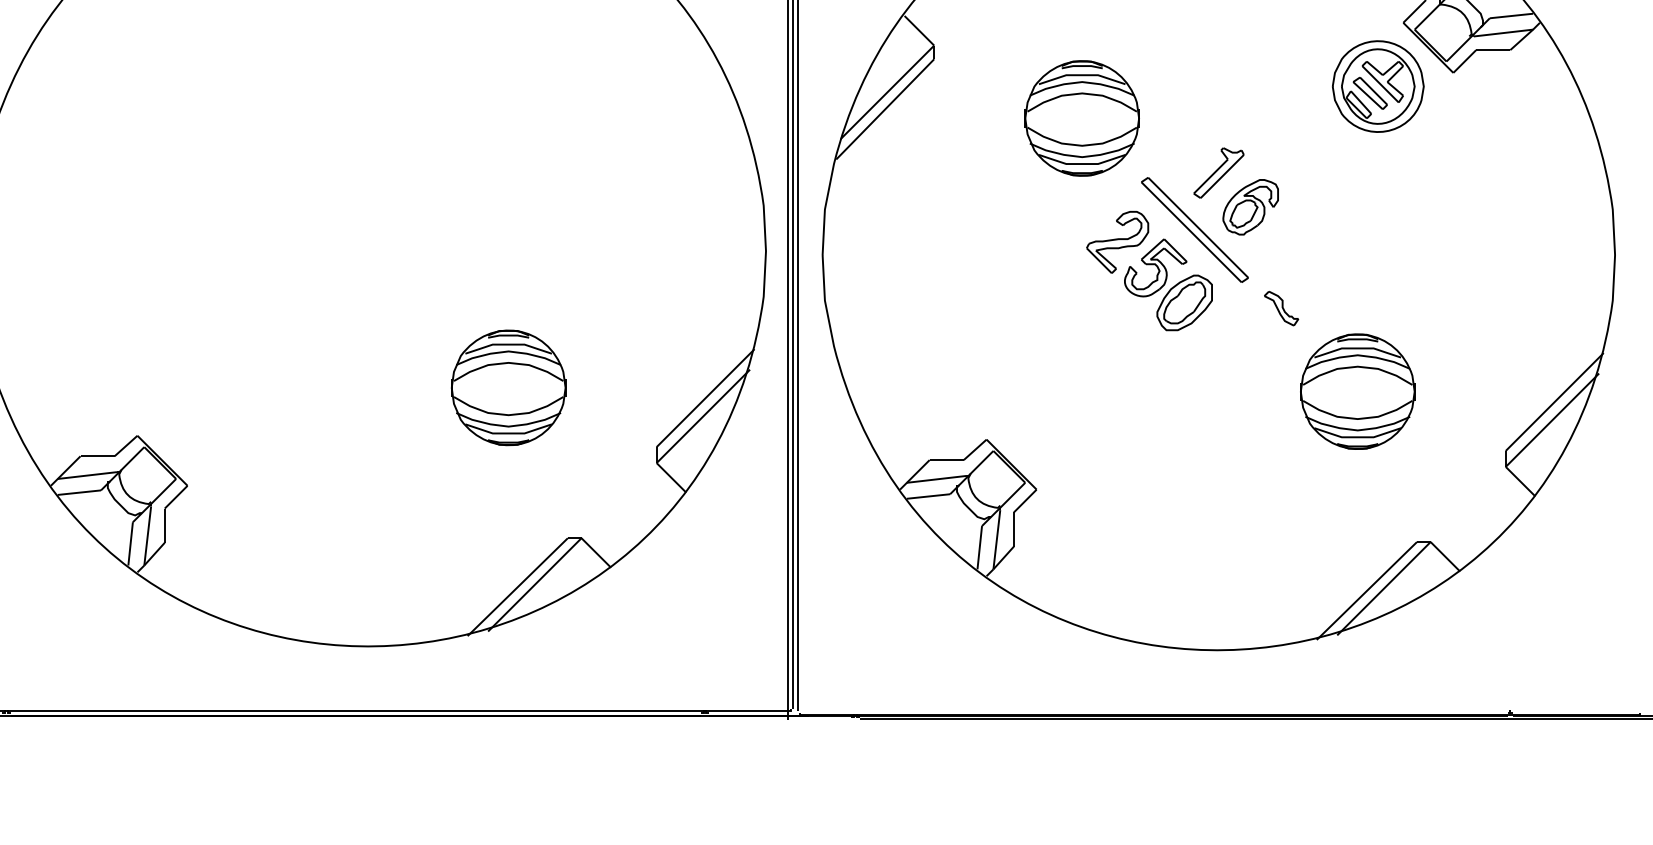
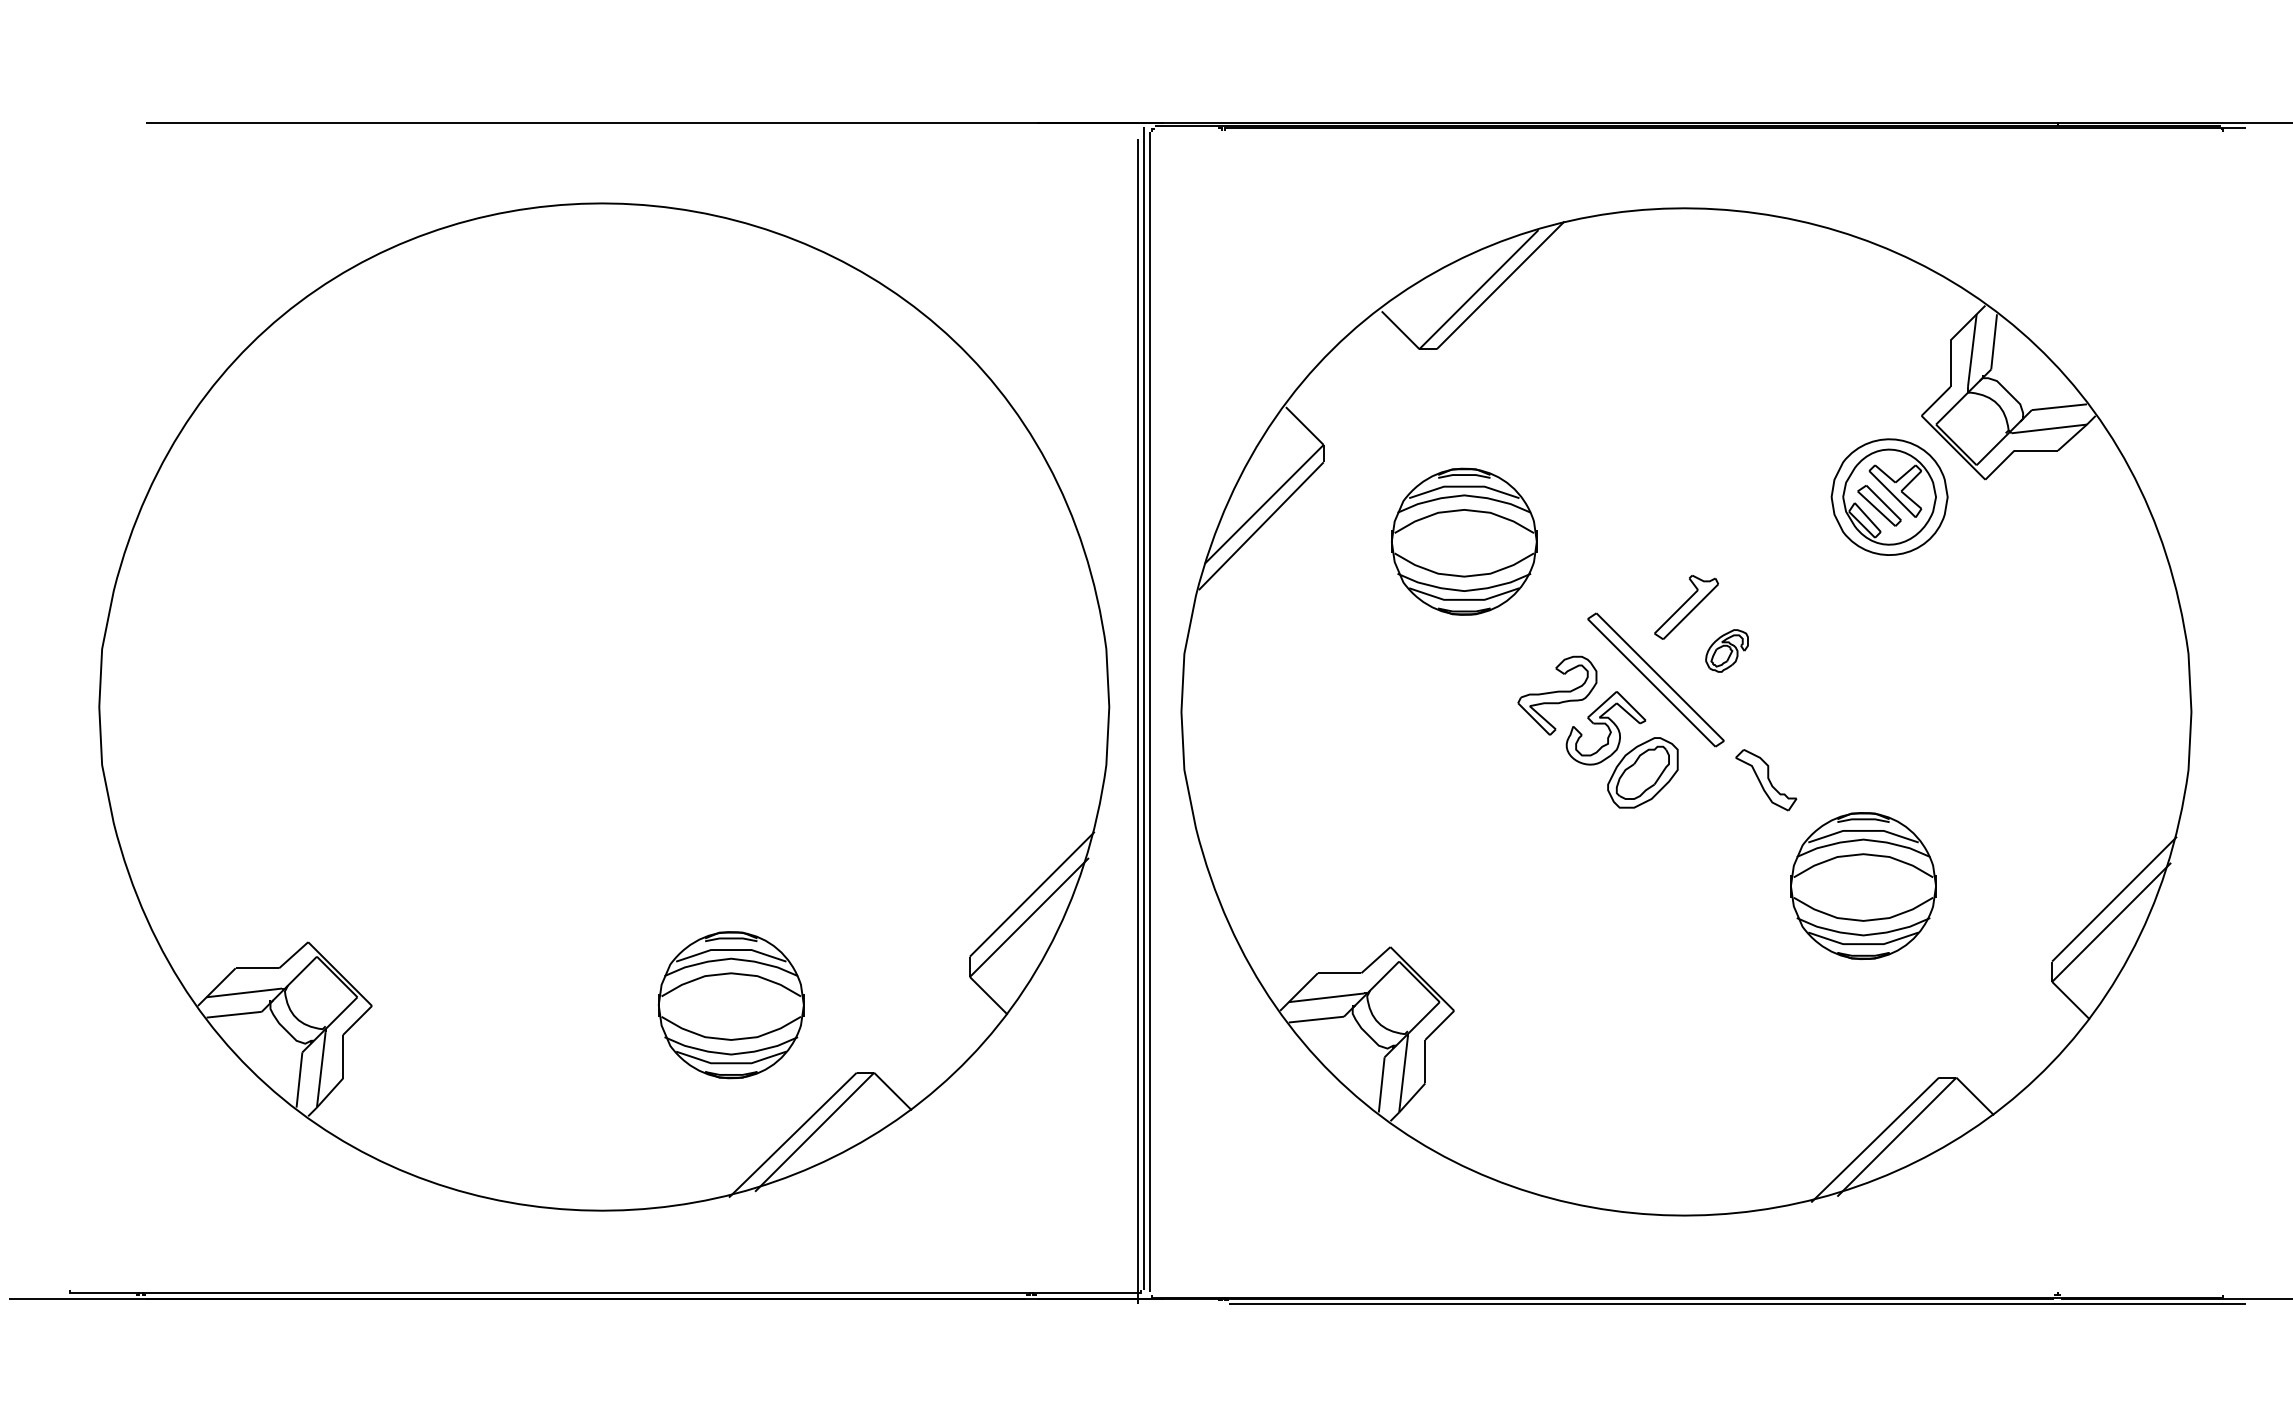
part: (1082, 118) -> (1464, 541), moved
part: (1250, 206) -> (1726, 650), size x0.6
part: (1281, 308) -> (1766, 779), size x1.4
part: (508, 388) -> (731, 1005), moved

